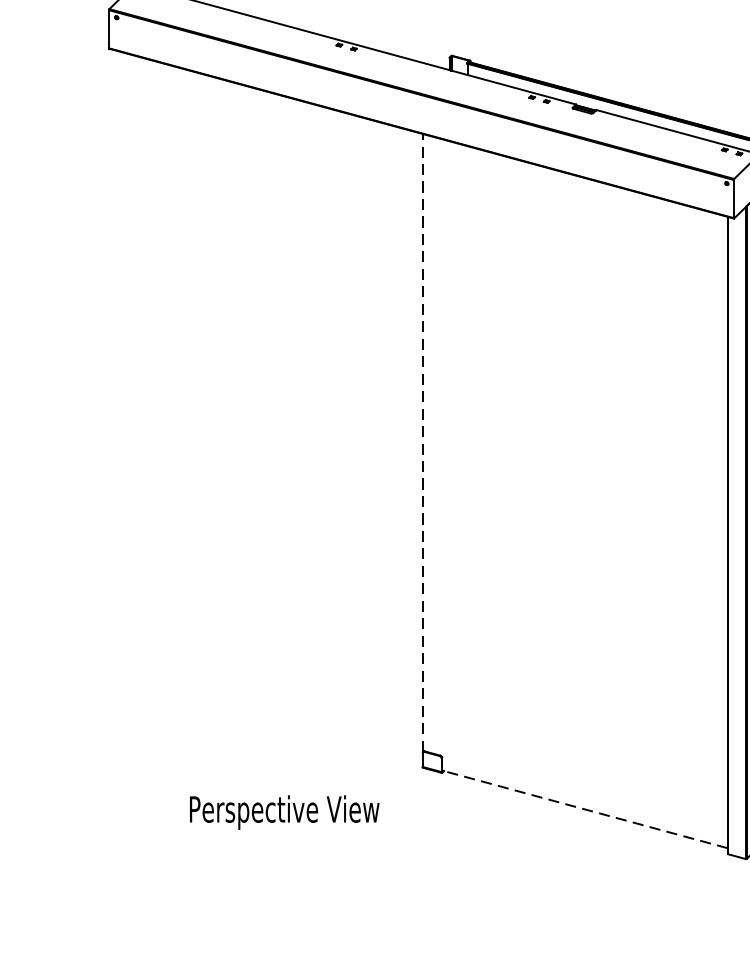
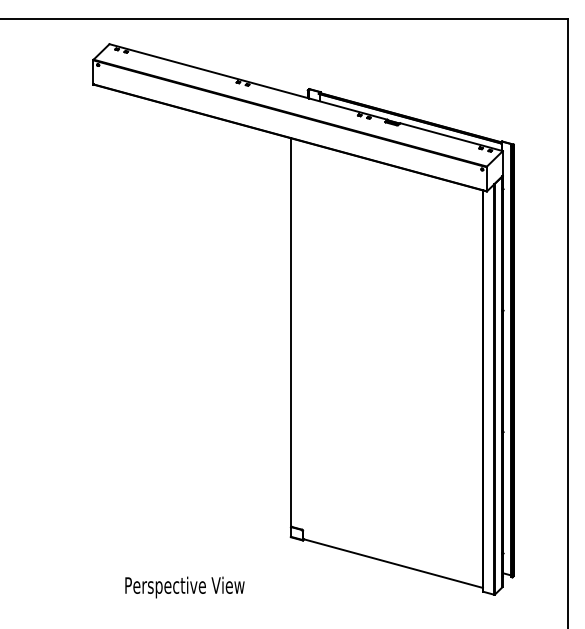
line: (423, 442) -> (291, 332), dashed -> solid
line: (584, 809) -> (392, 563), dashed -> solid
text: (283, 812) -> (184, 587), moved

